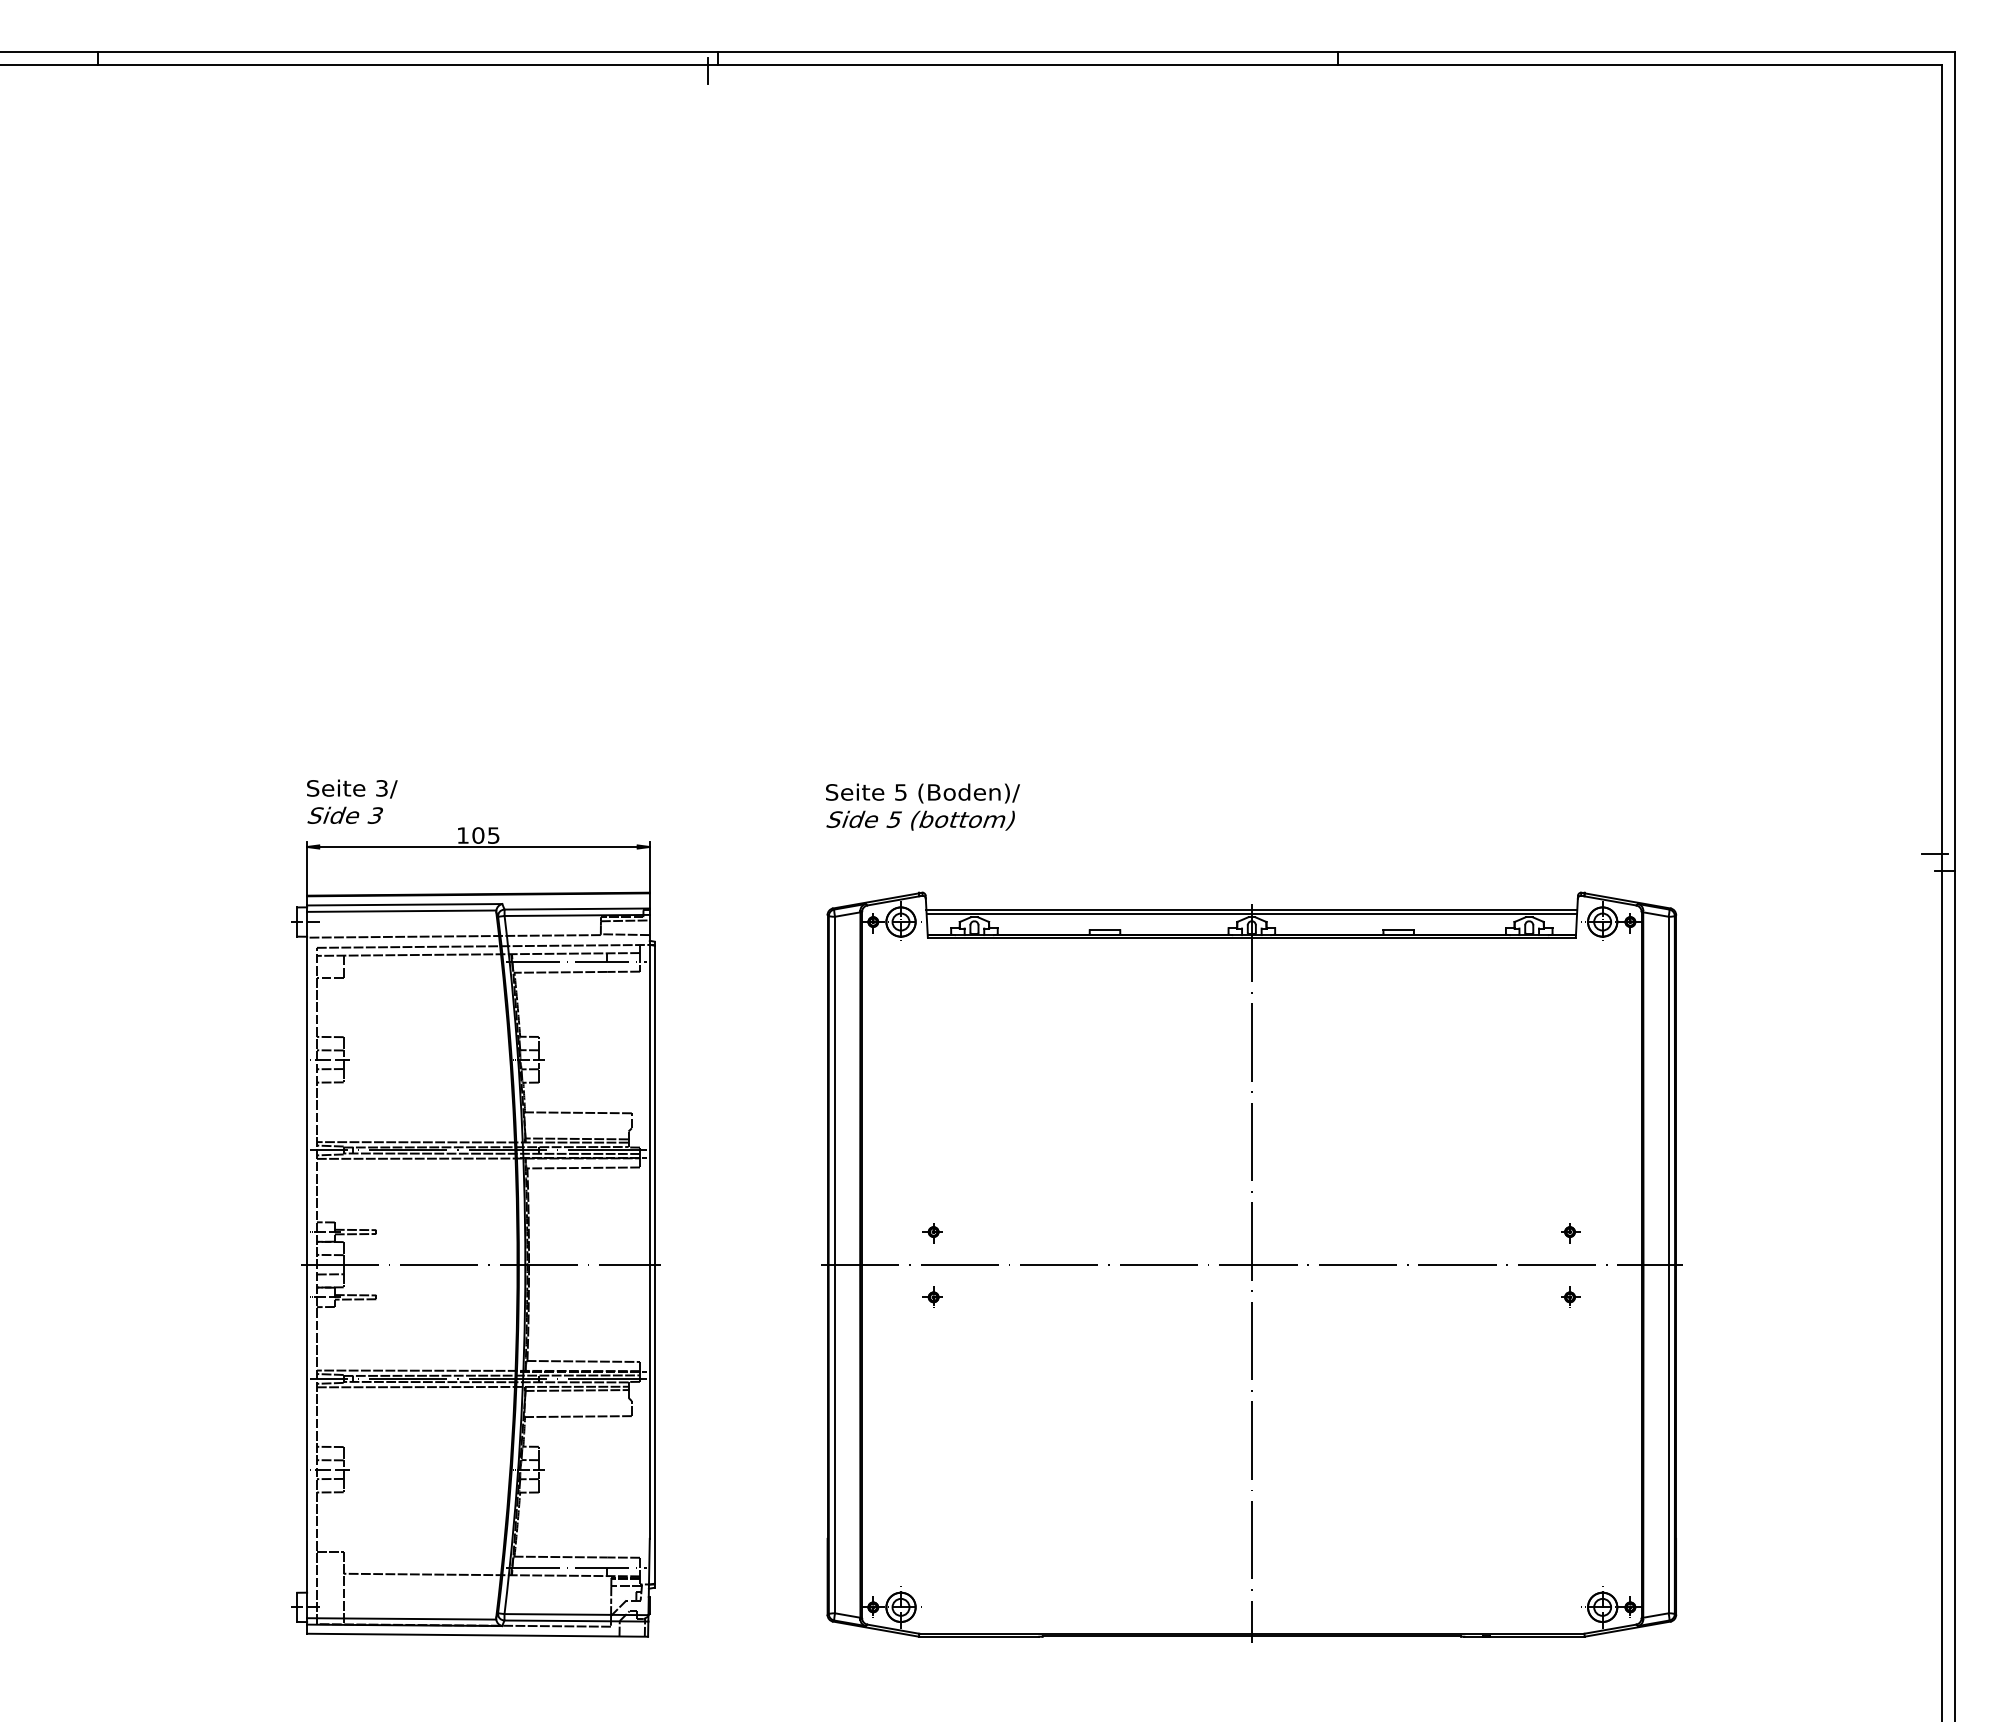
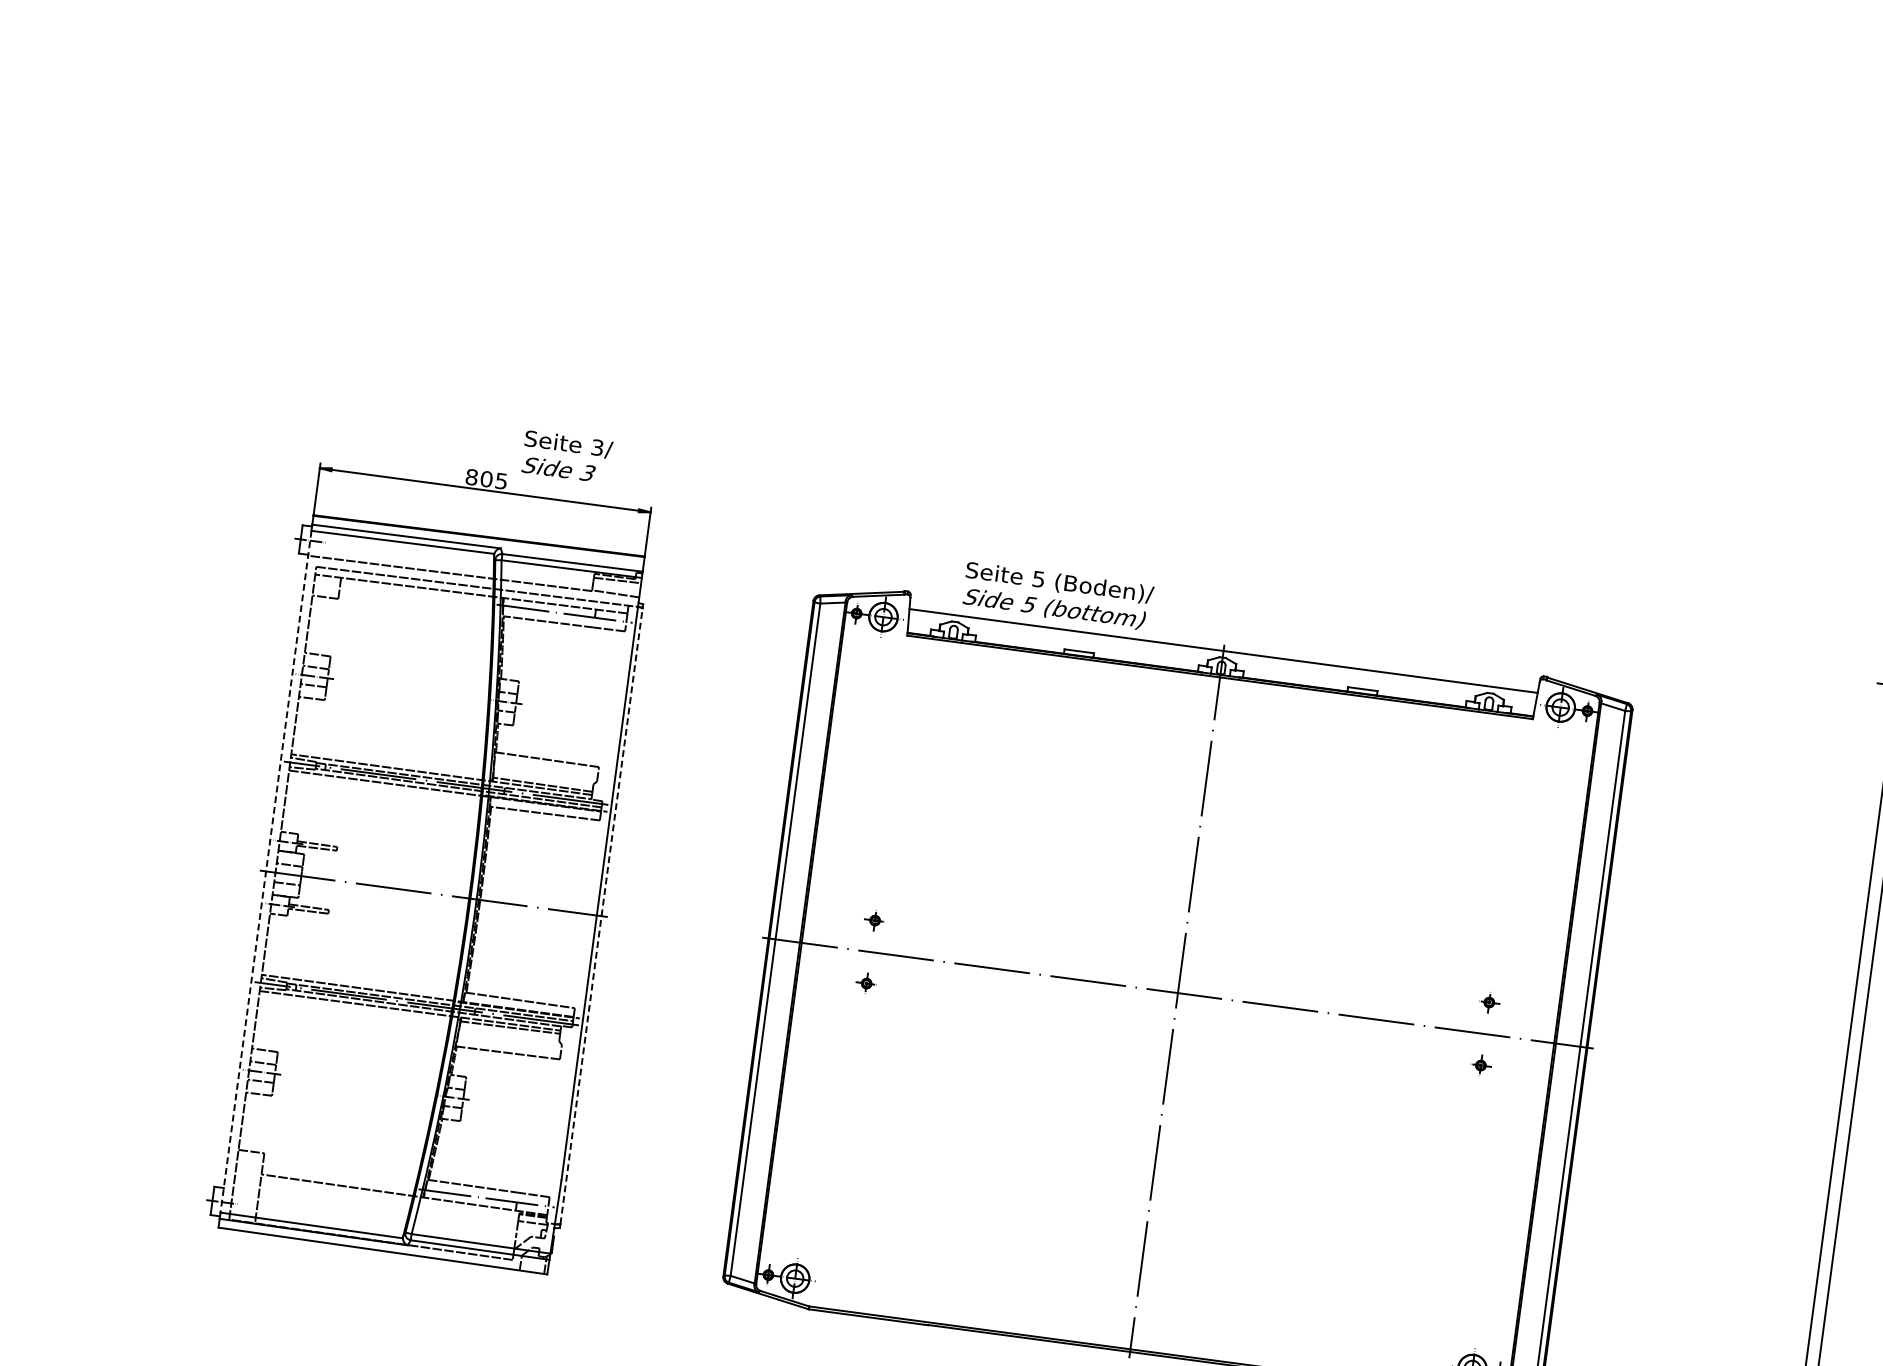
text: (352, 801) -> (567, 456), moved
text: (922, 806) -> (1057, 595), moved
text: (462, 835) -> (471, 477), 105 -> 805
line: (1251, 913) -> (1222, 654), removed
line: (654, 1264) -> (601, 915), solid -> dashed
line: (307, 1265) -> (266, 872), solid -> dashed

